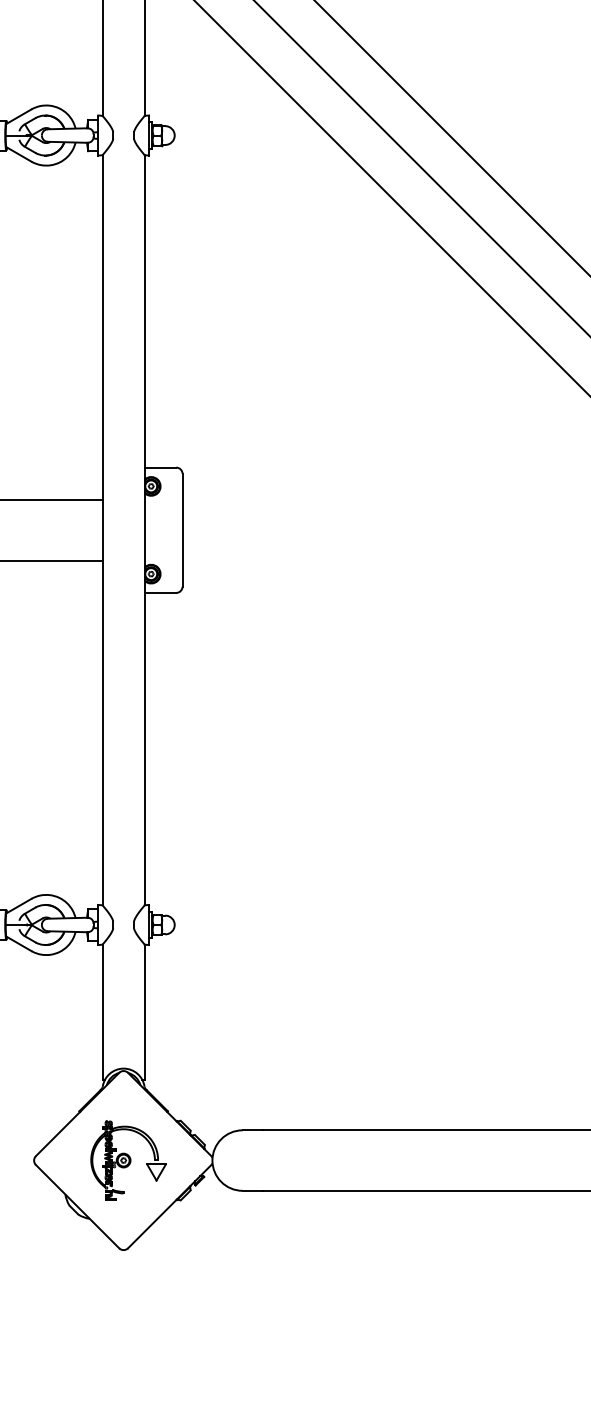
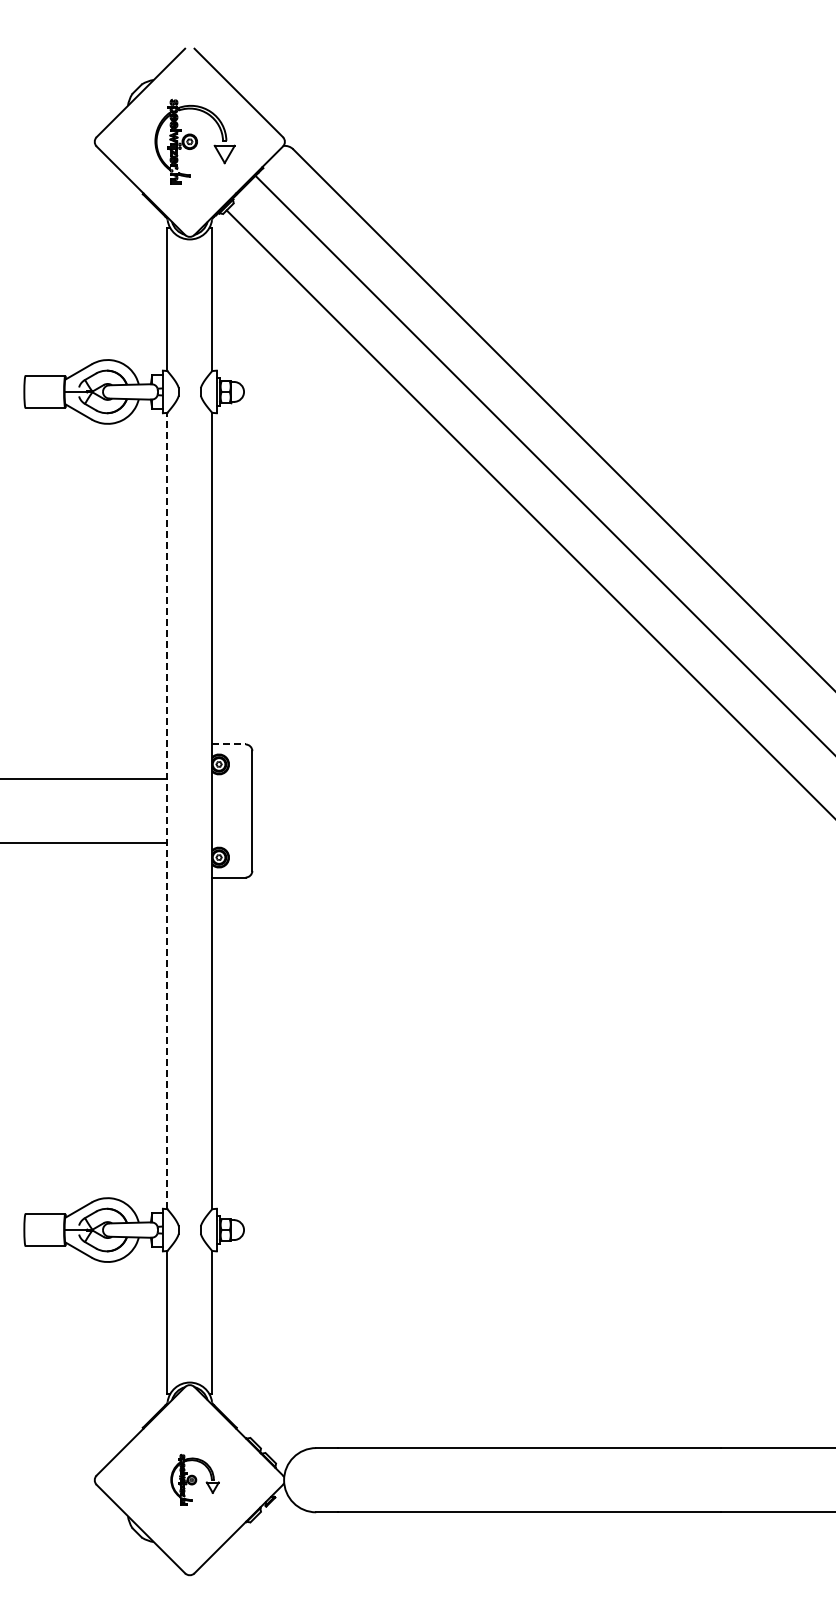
line: (160, 467) -> (228, 744), solid -> dashed
line: (102, 529) -> (167, 810), solid -> dashed
part: (128, 1159) -> (194, 1479), size x0.6

